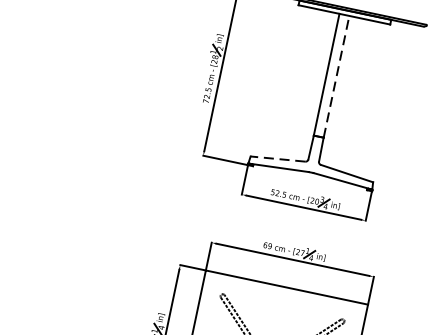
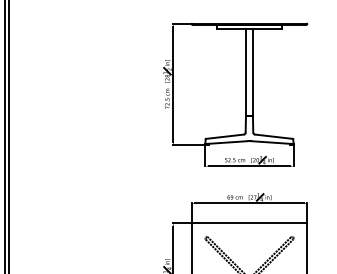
line: (336, 75) -> (252, 71), dashed -> solid
line: (277, 158) -> (224, 136), dashed -> solid

